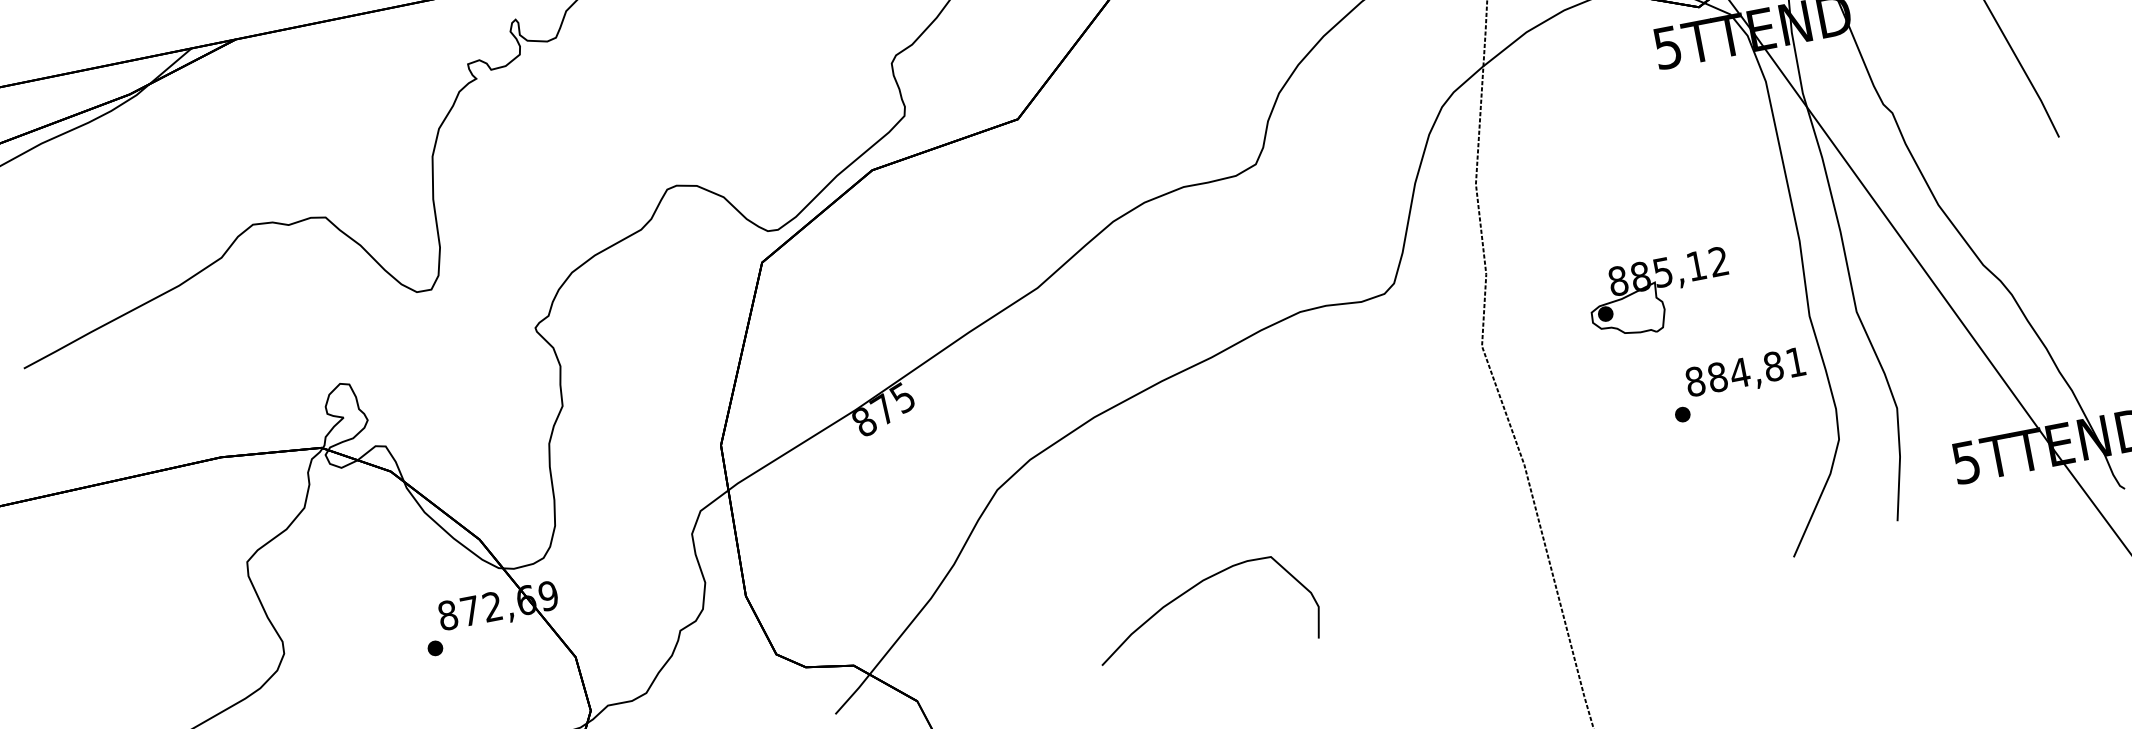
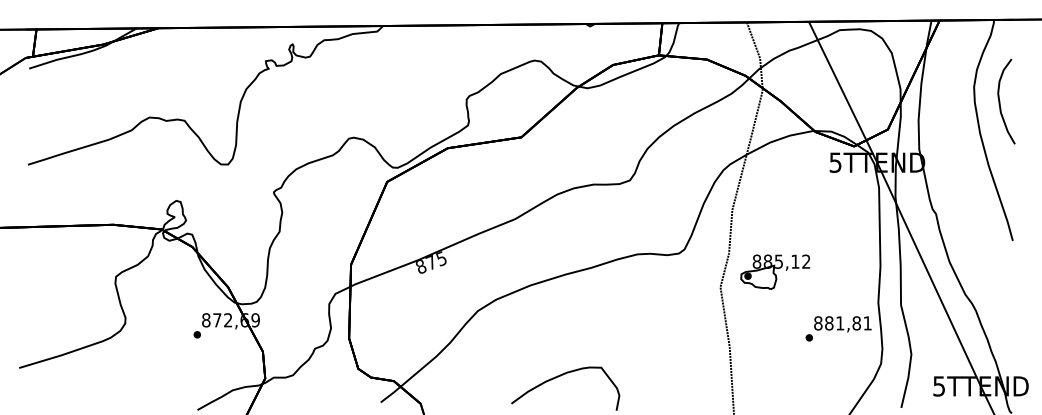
part: (1659, 293) -> (775, 271), moved
text: (1738, 373) -> (839, 323), 884,81 -> 881,81

